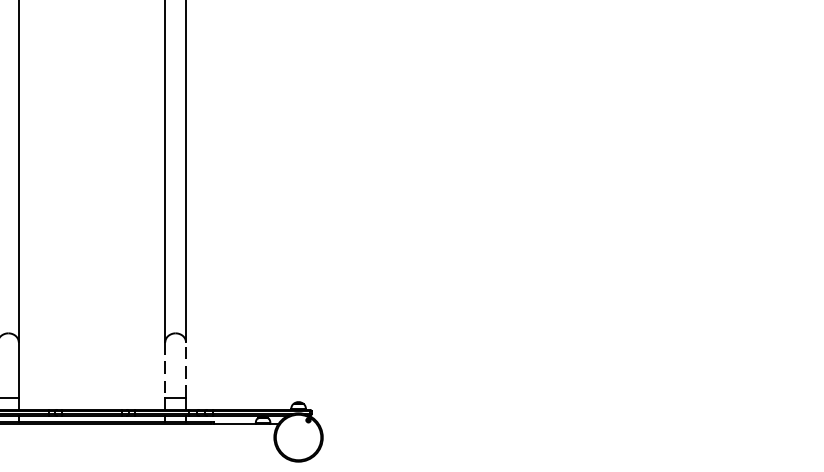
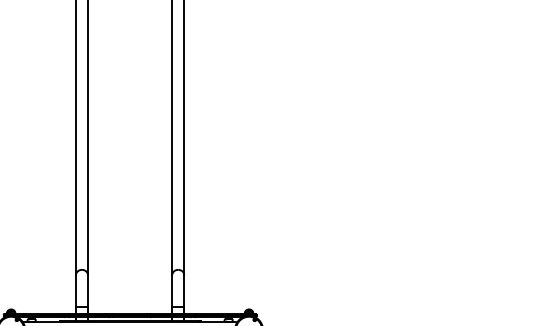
line: (165, 369) -> (172, 290), dashed -> solid
line: (186, 369) -> (184, 290), dashed -> solid

